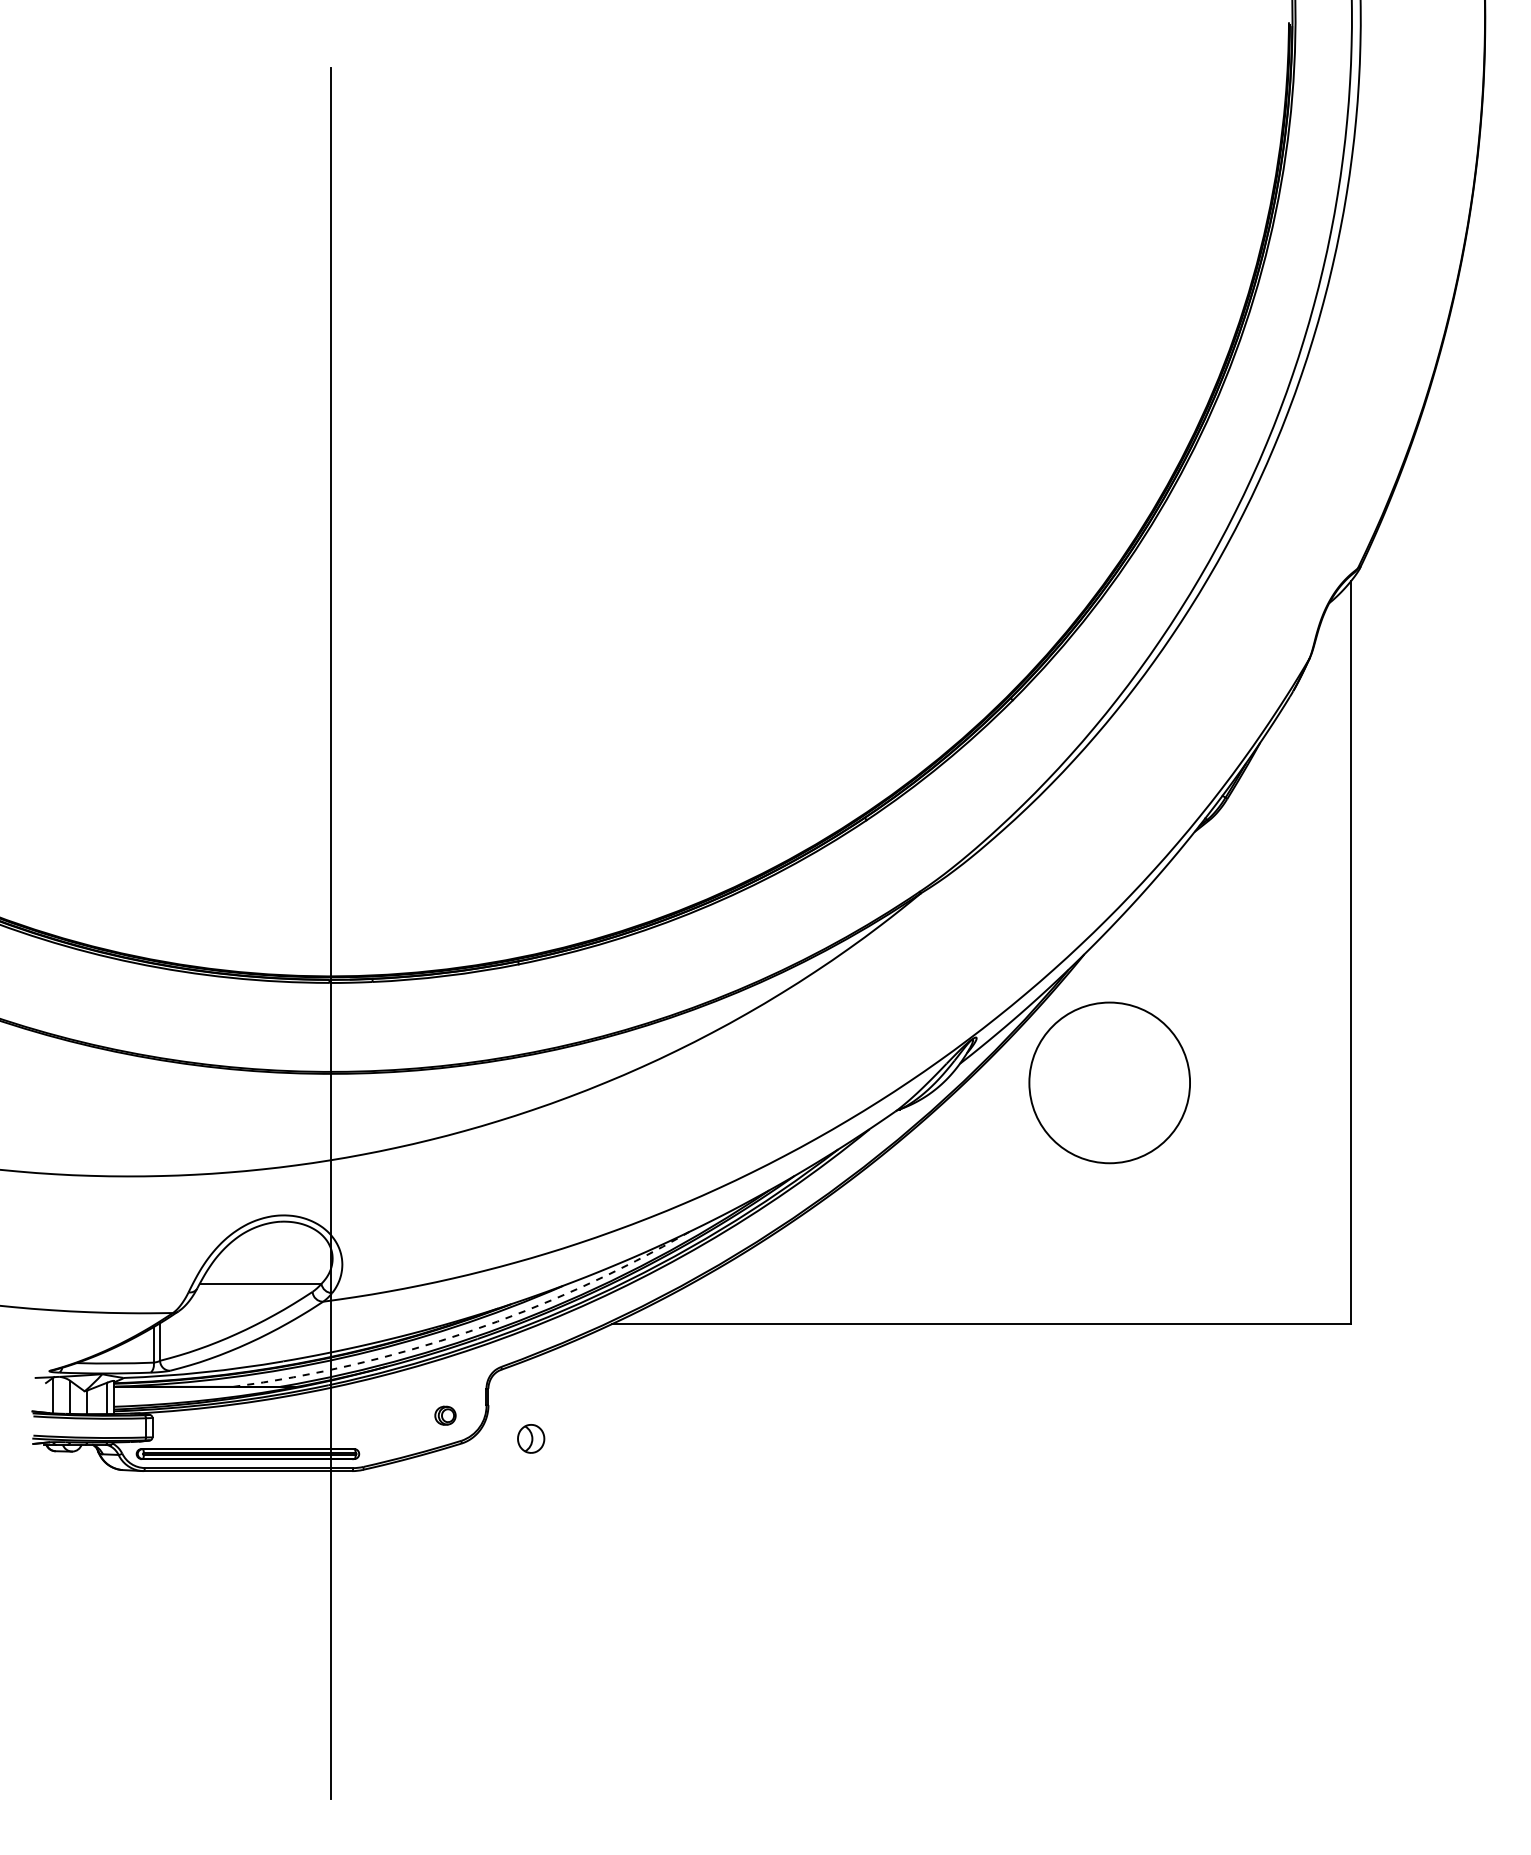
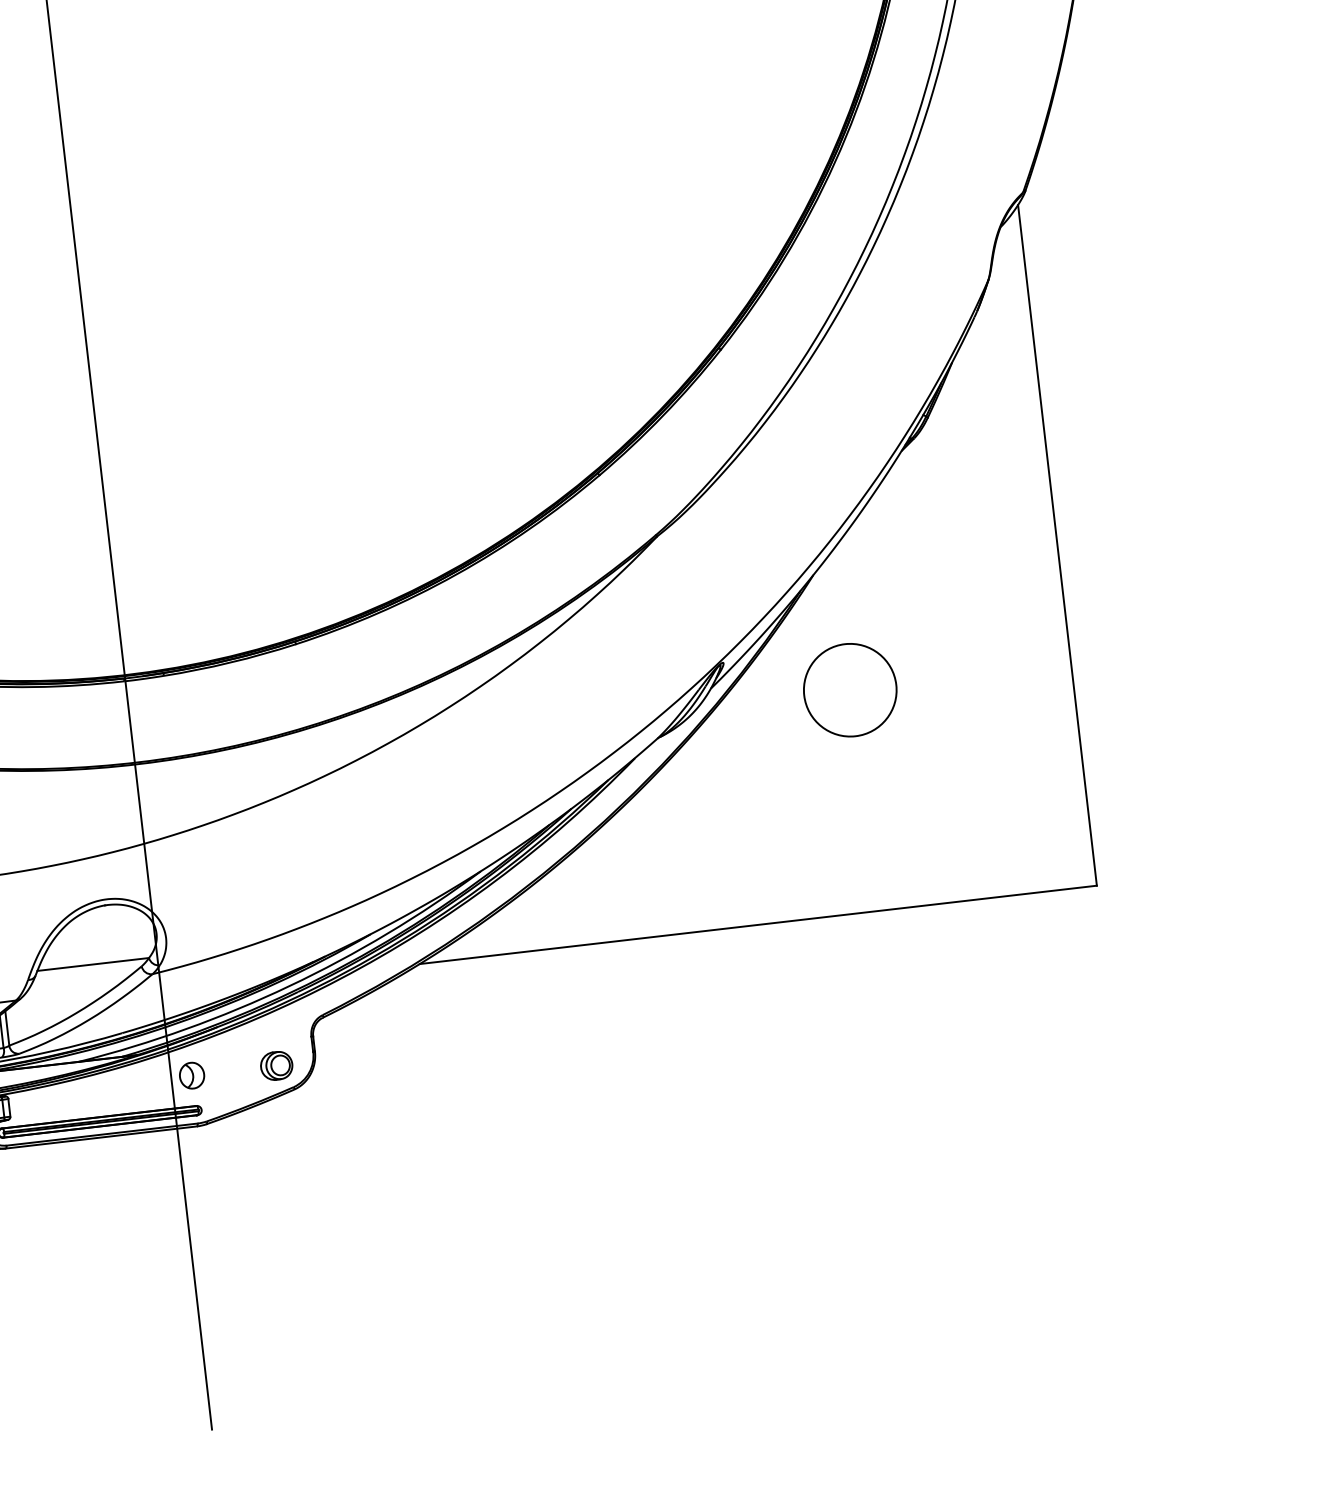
circle: (1109, 1082) -> (850, 689), size x0.62
arc: (468, 1331) -> (288, 986), dashed -> solid
part: (445, 1415) -> (276, 1065), size x1.67
part: (531, 1438) -> (192, 1075), moved

